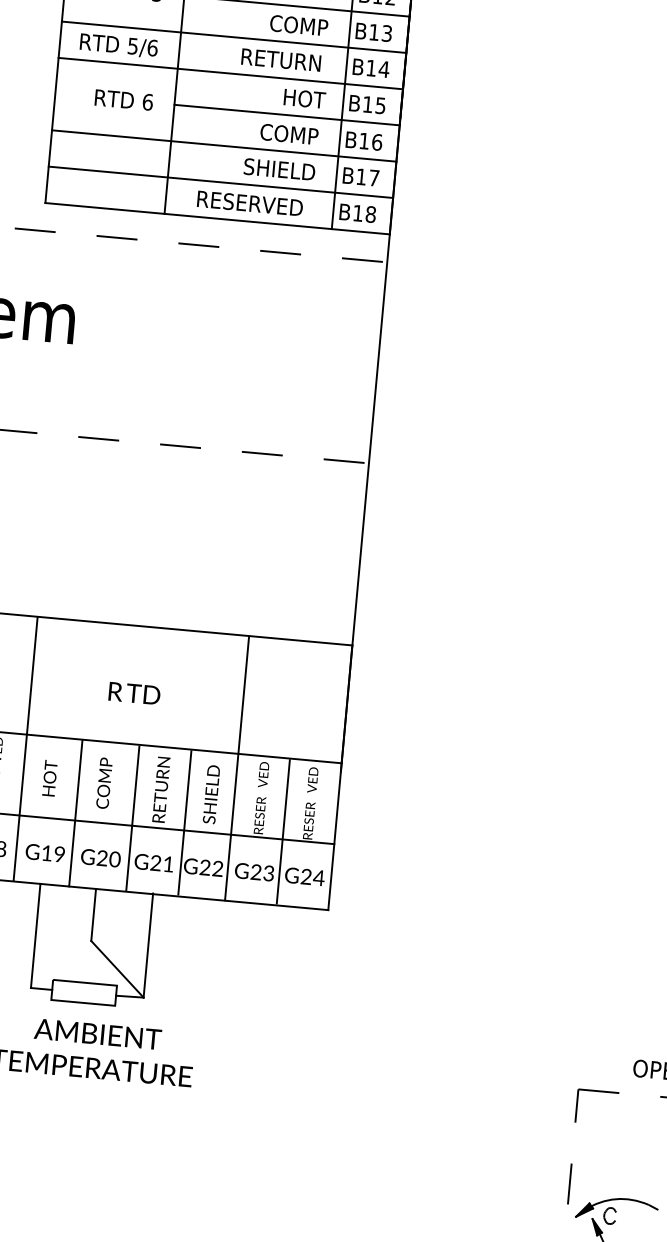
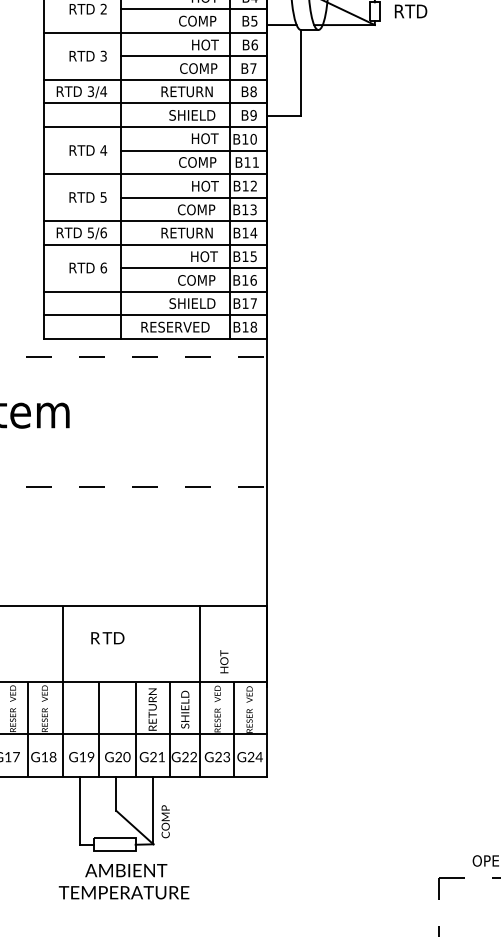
text: (134, 693) -> (107, 638), moved
text: (50, 777) -> (224, 661), moved
text: (104, 782) -> (165, 821), moved

